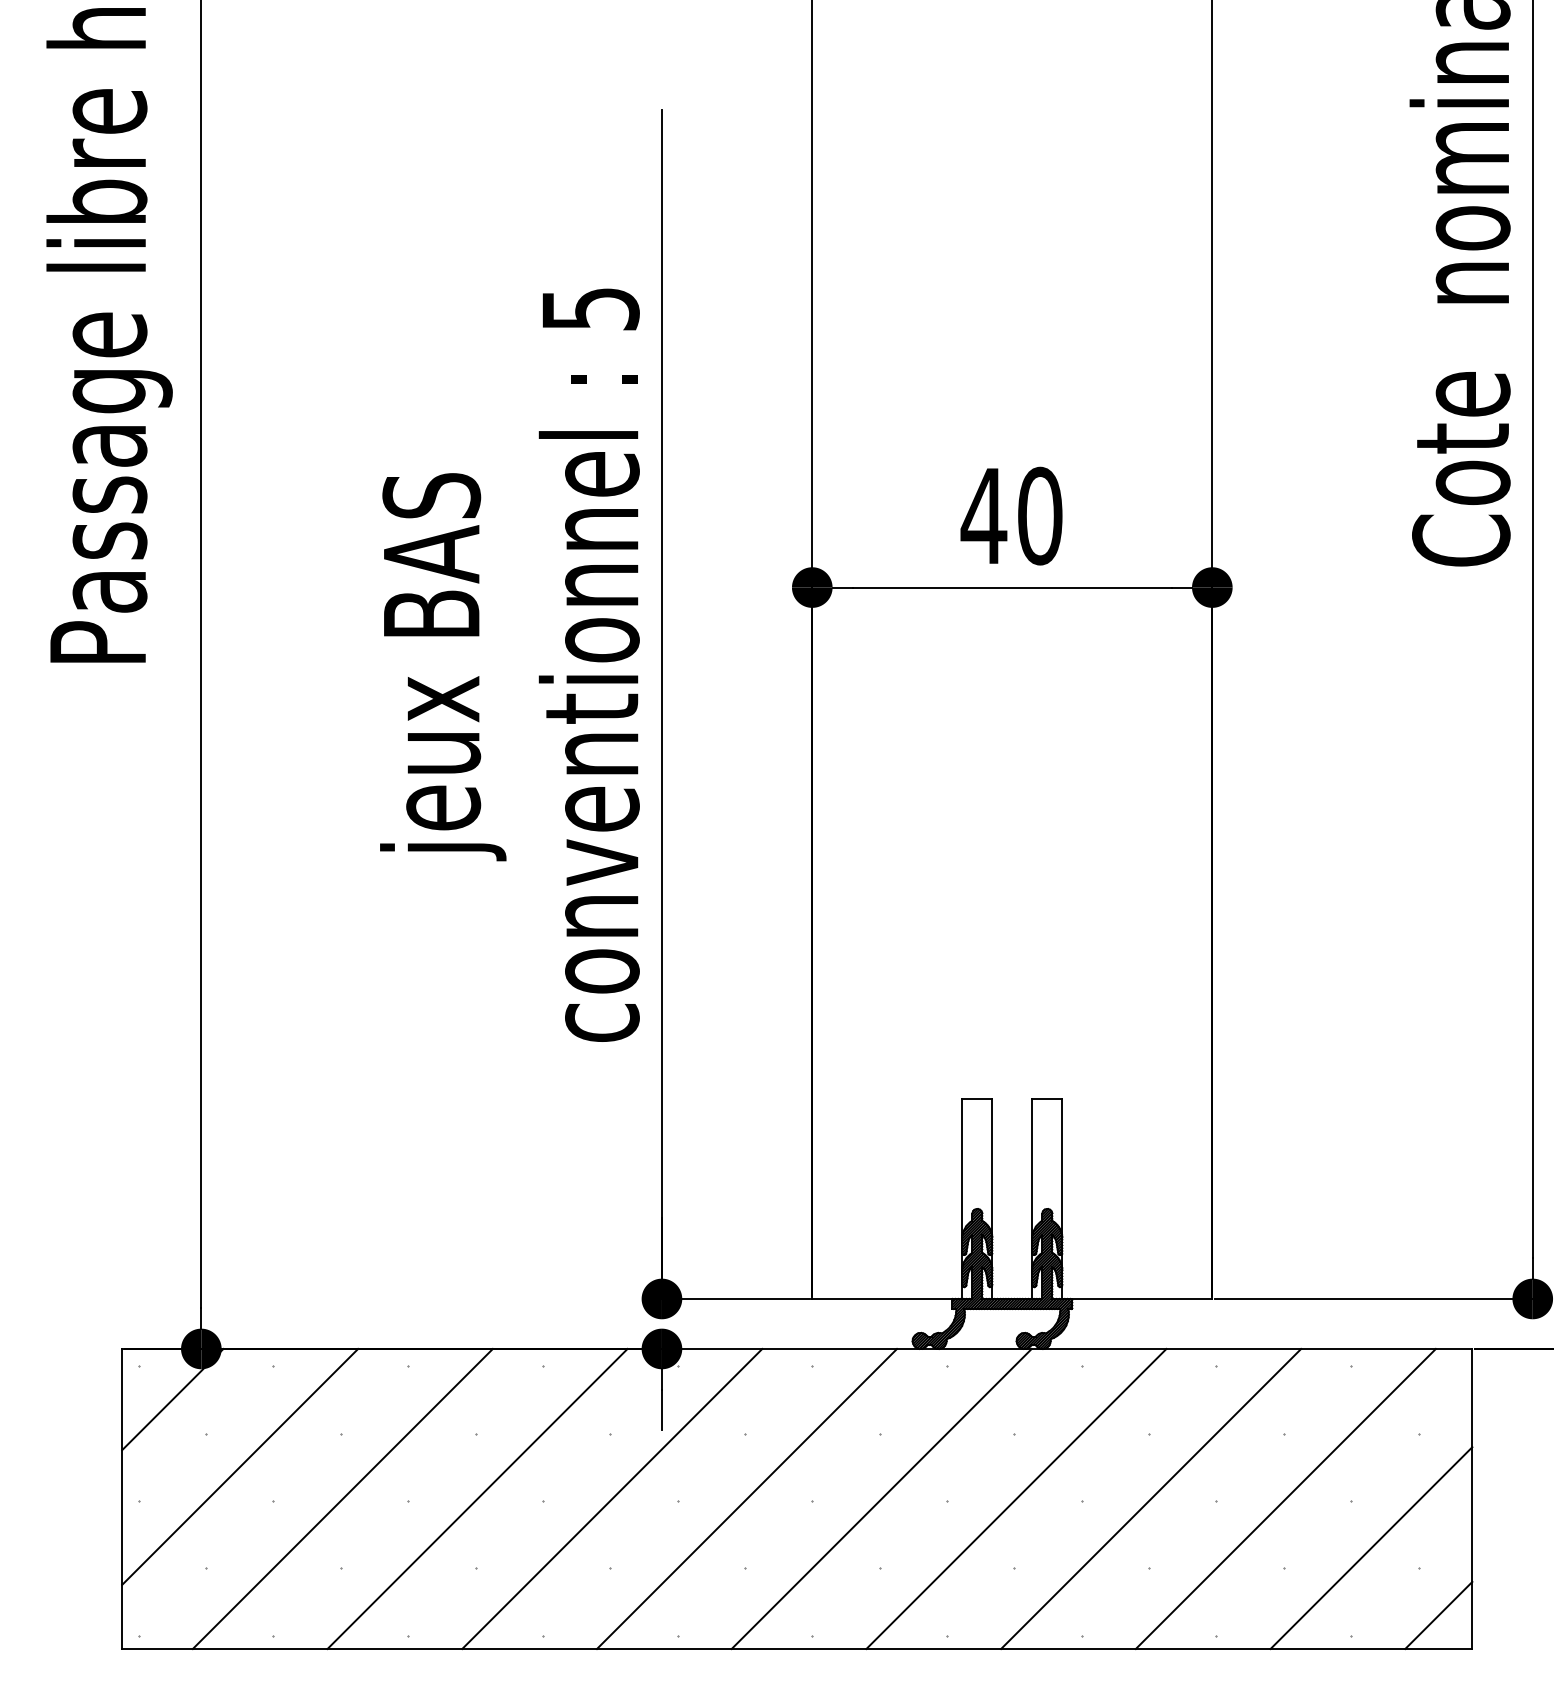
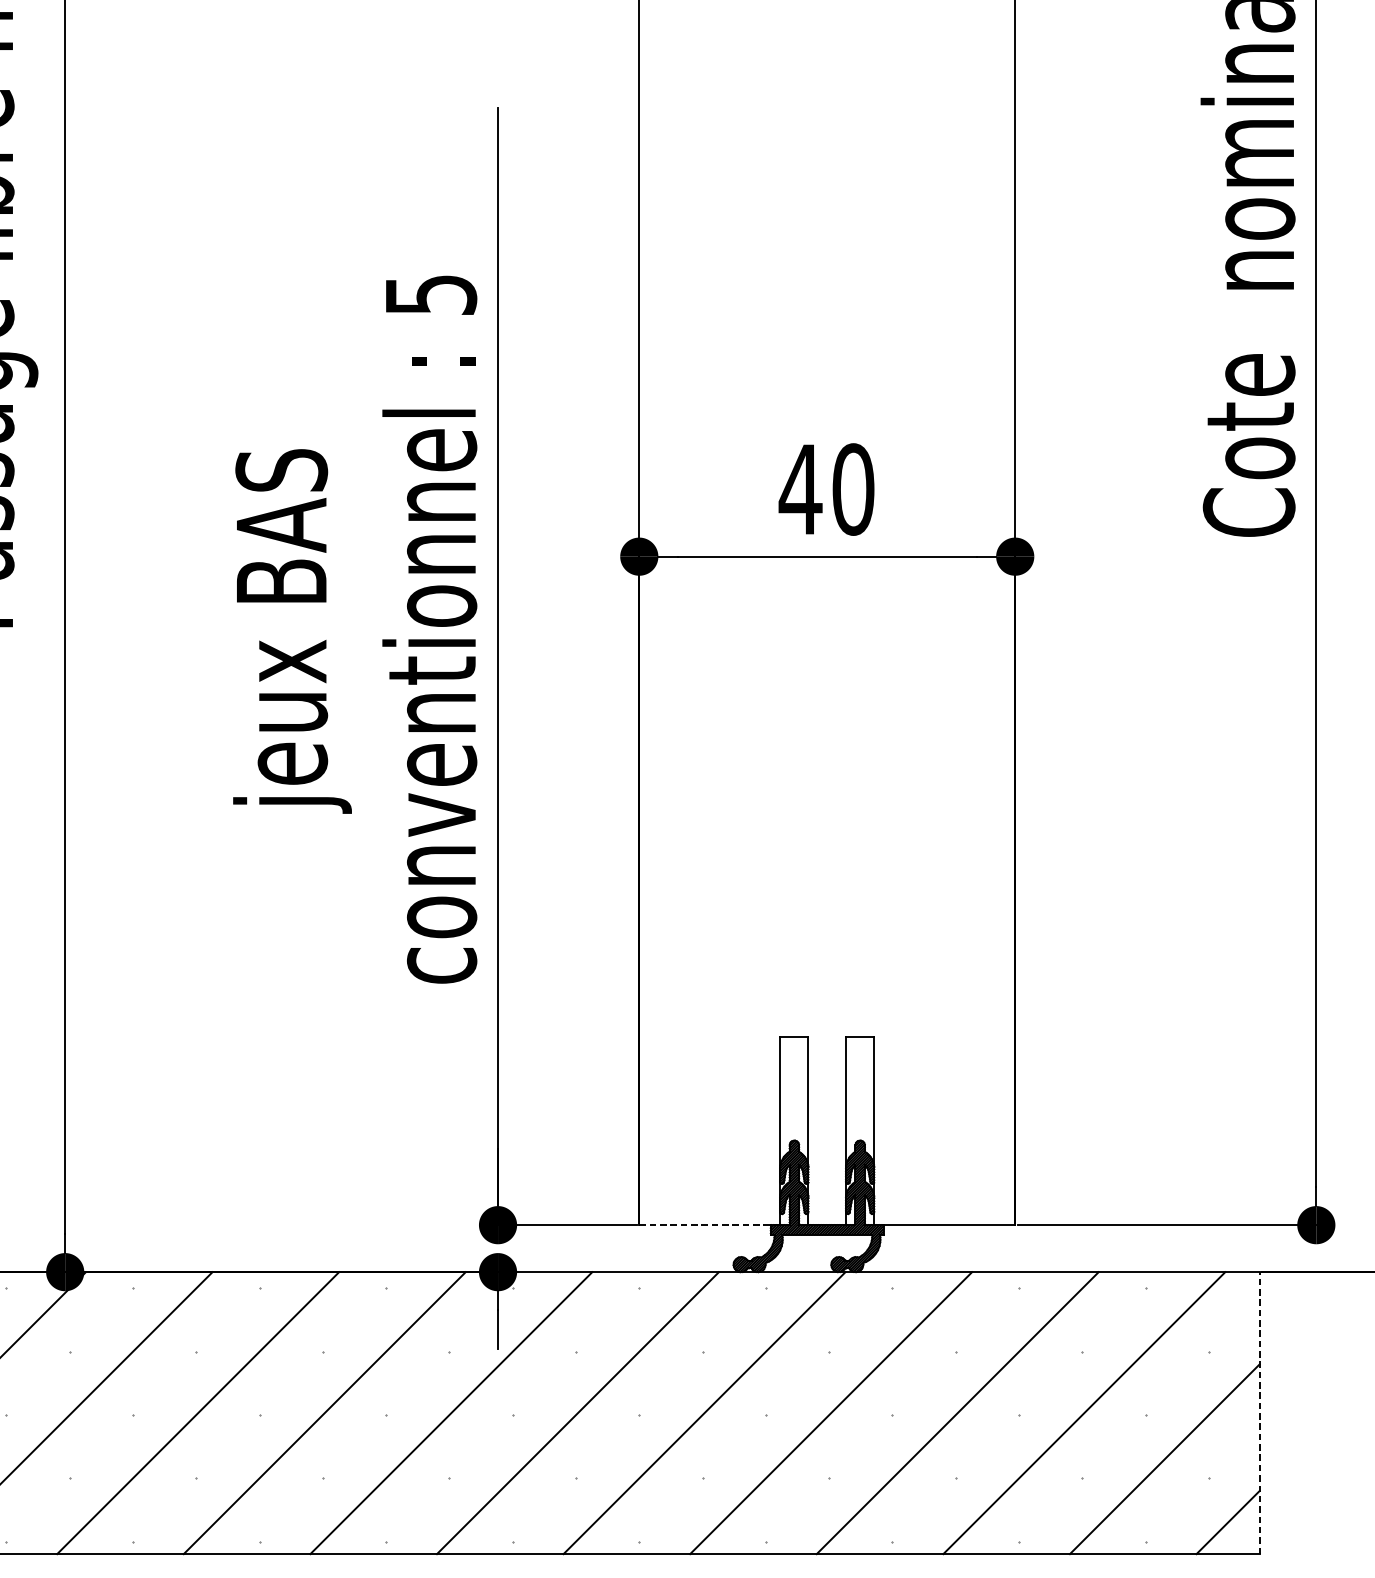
line: (886, 1298) -> (709, 1224), solid -> dashed
line: (1472, 1498) -> (1259, 1412), solid -> dashed

